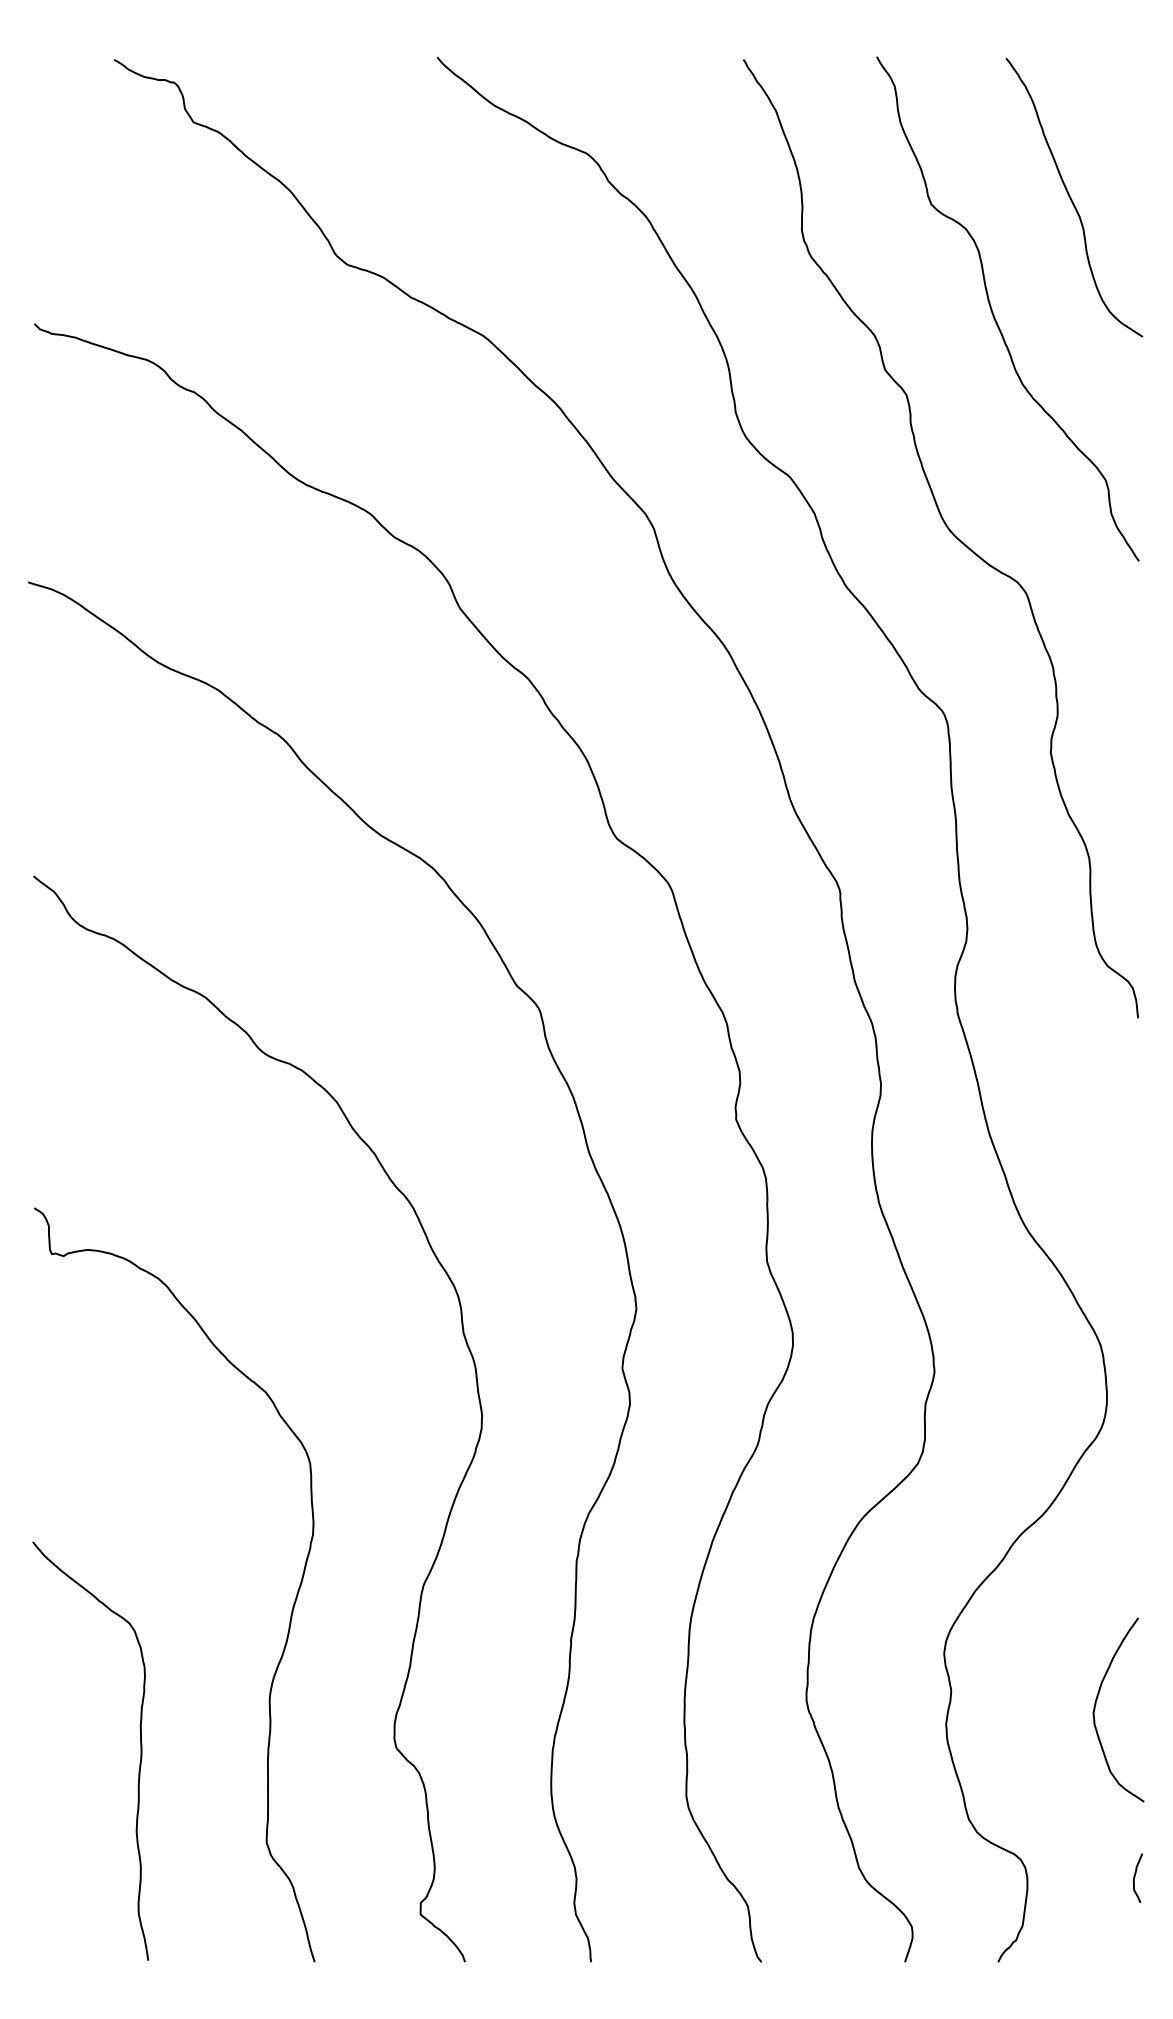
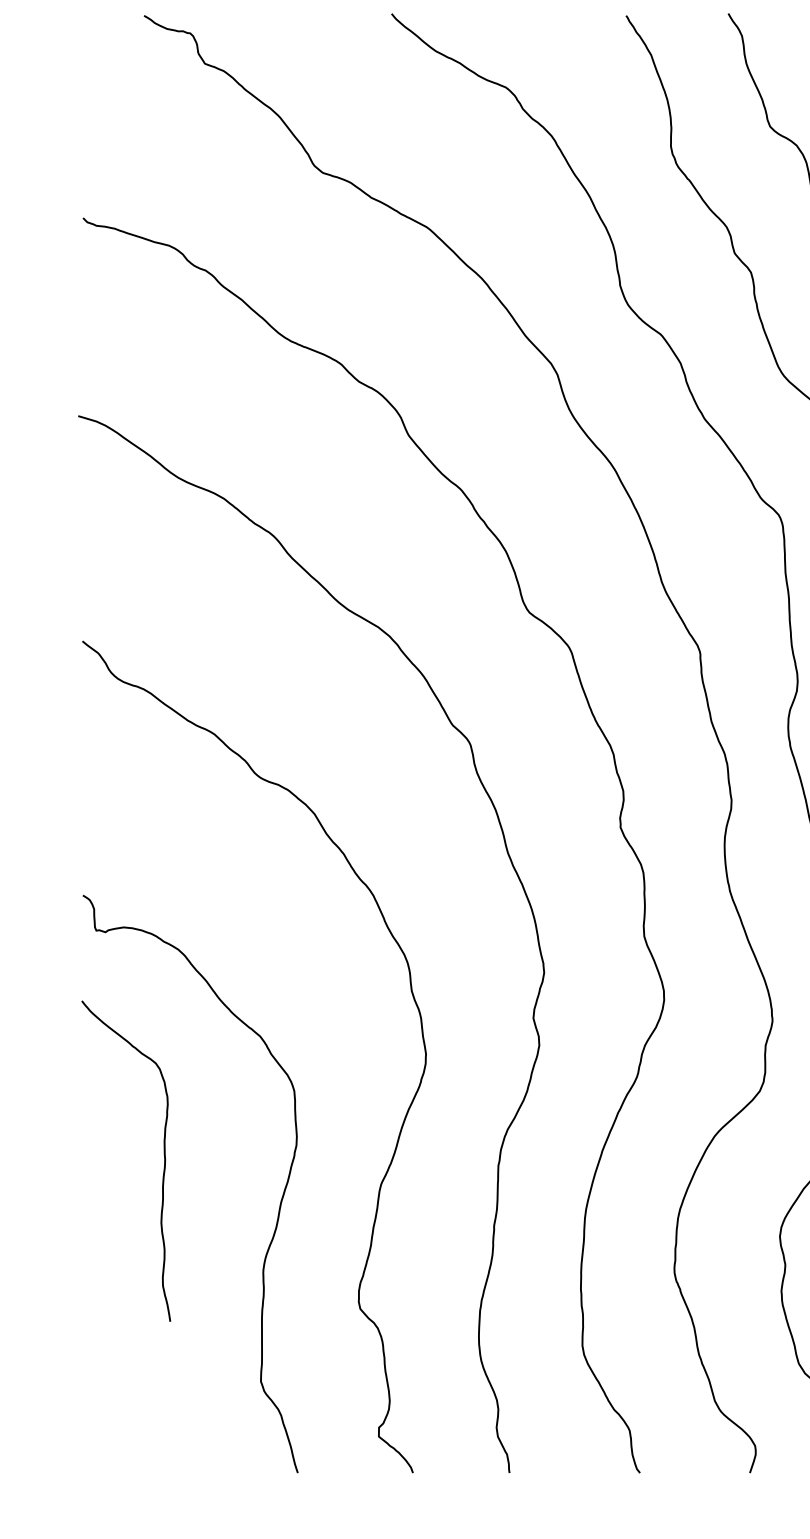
curve: (140, 1750) -> (164, 1160), moved

